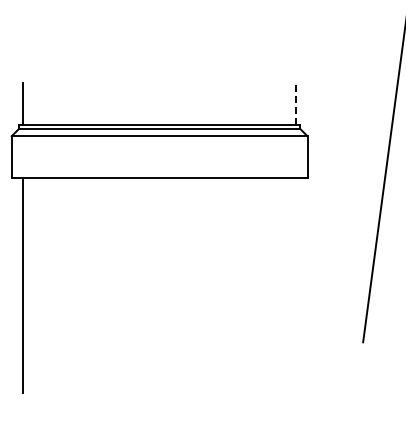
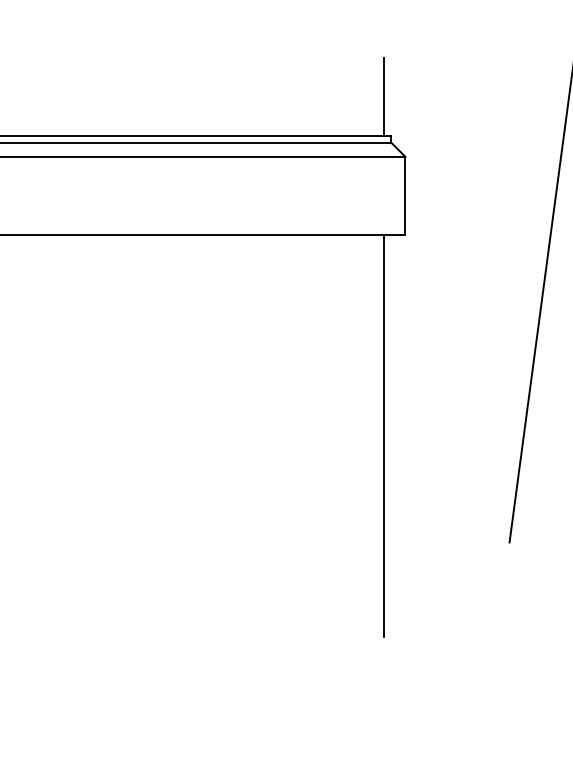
line: (296, 104) -> (384, 97), dashed -> solid
line: (296, 284) -> (384, 434), added

